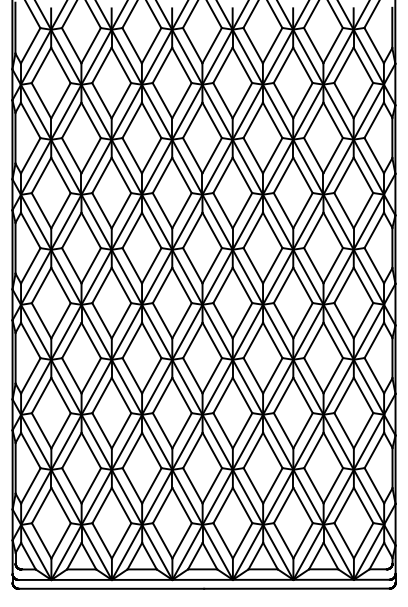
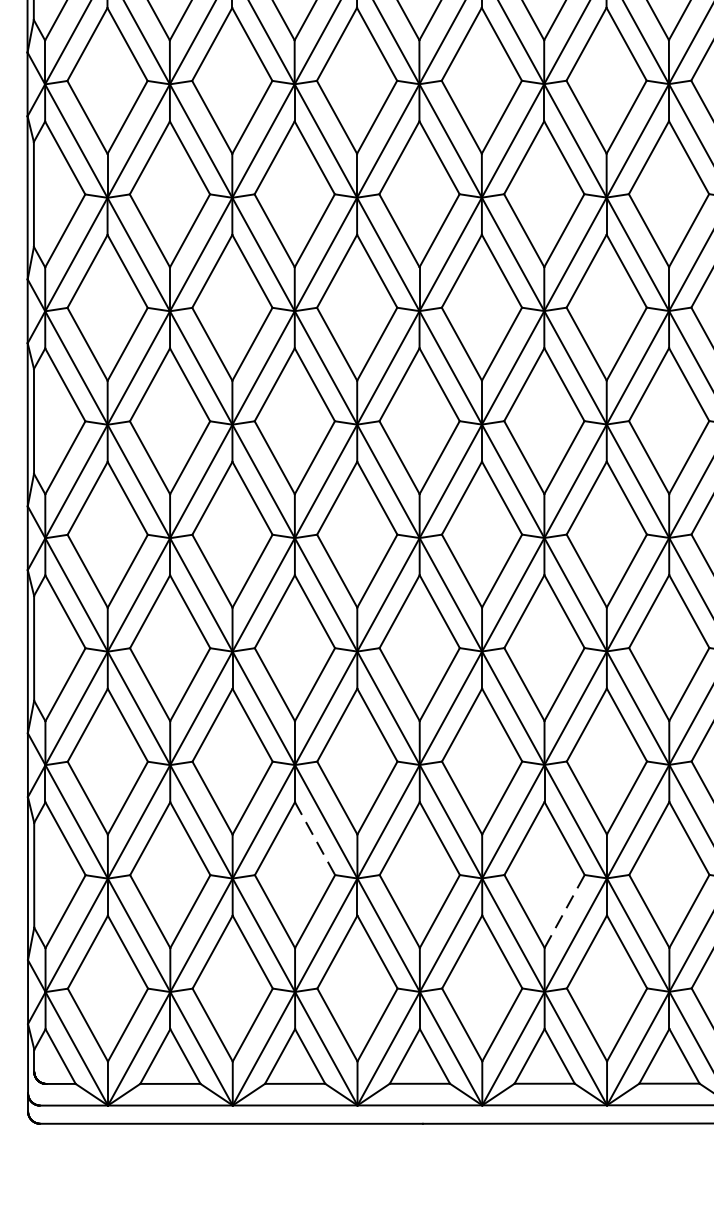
line: (152, 450) -> (316, 838), solid -> dashed
line: (273, 485) -> (565, 910), solid -> dashed

